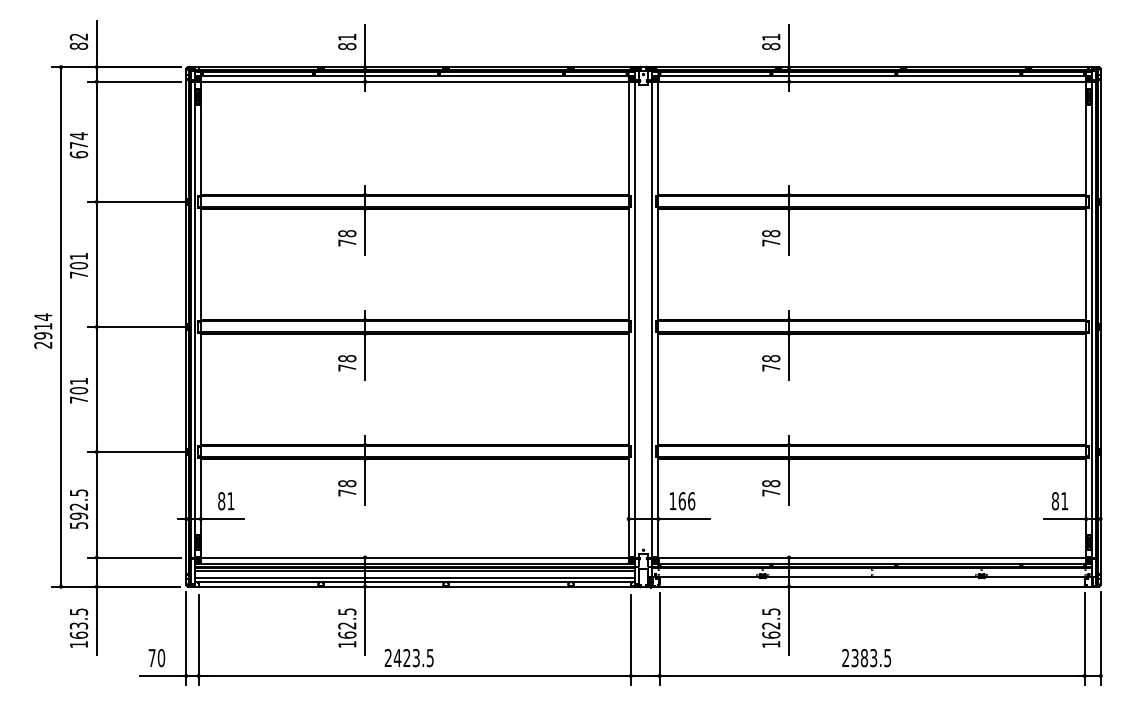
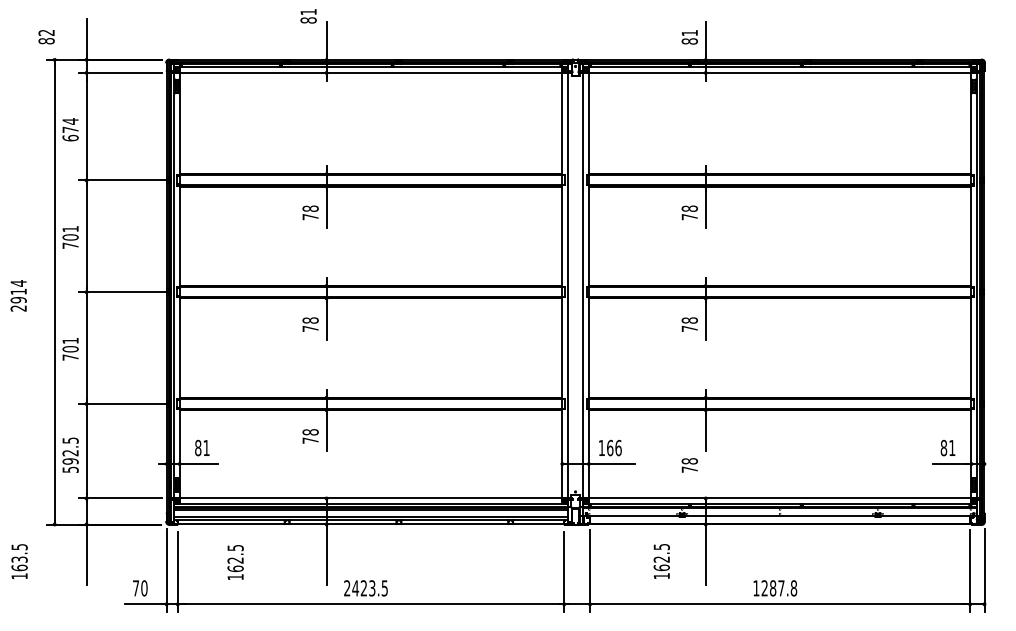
text: (78, 42) -> (46, 37), moved
text: (347, 42) -> (308, 16), moved
text: (43, 330) -> (18, 295), moved
text: (770, 488) -> (689, 465), moved
text: (78, 628) -> (19, 561), moved
text: (347, 628) -> (235, 562), moved
text: (770, 628) -> (661, 561), moved
text: (867, 658) -> (775, 588), 2383.5 -> 1287.8

